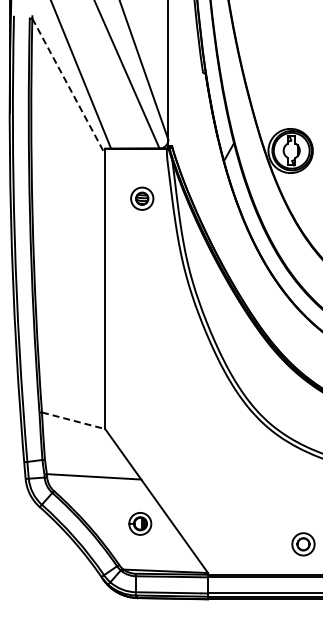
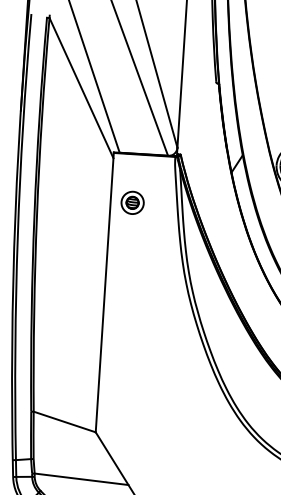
line: (69, 86) -> (82, 88), dashed -> solid
part: (142, 198) -> (132, 202), moved
line: (73, 420) -> (64, 421), dashed -> solid

